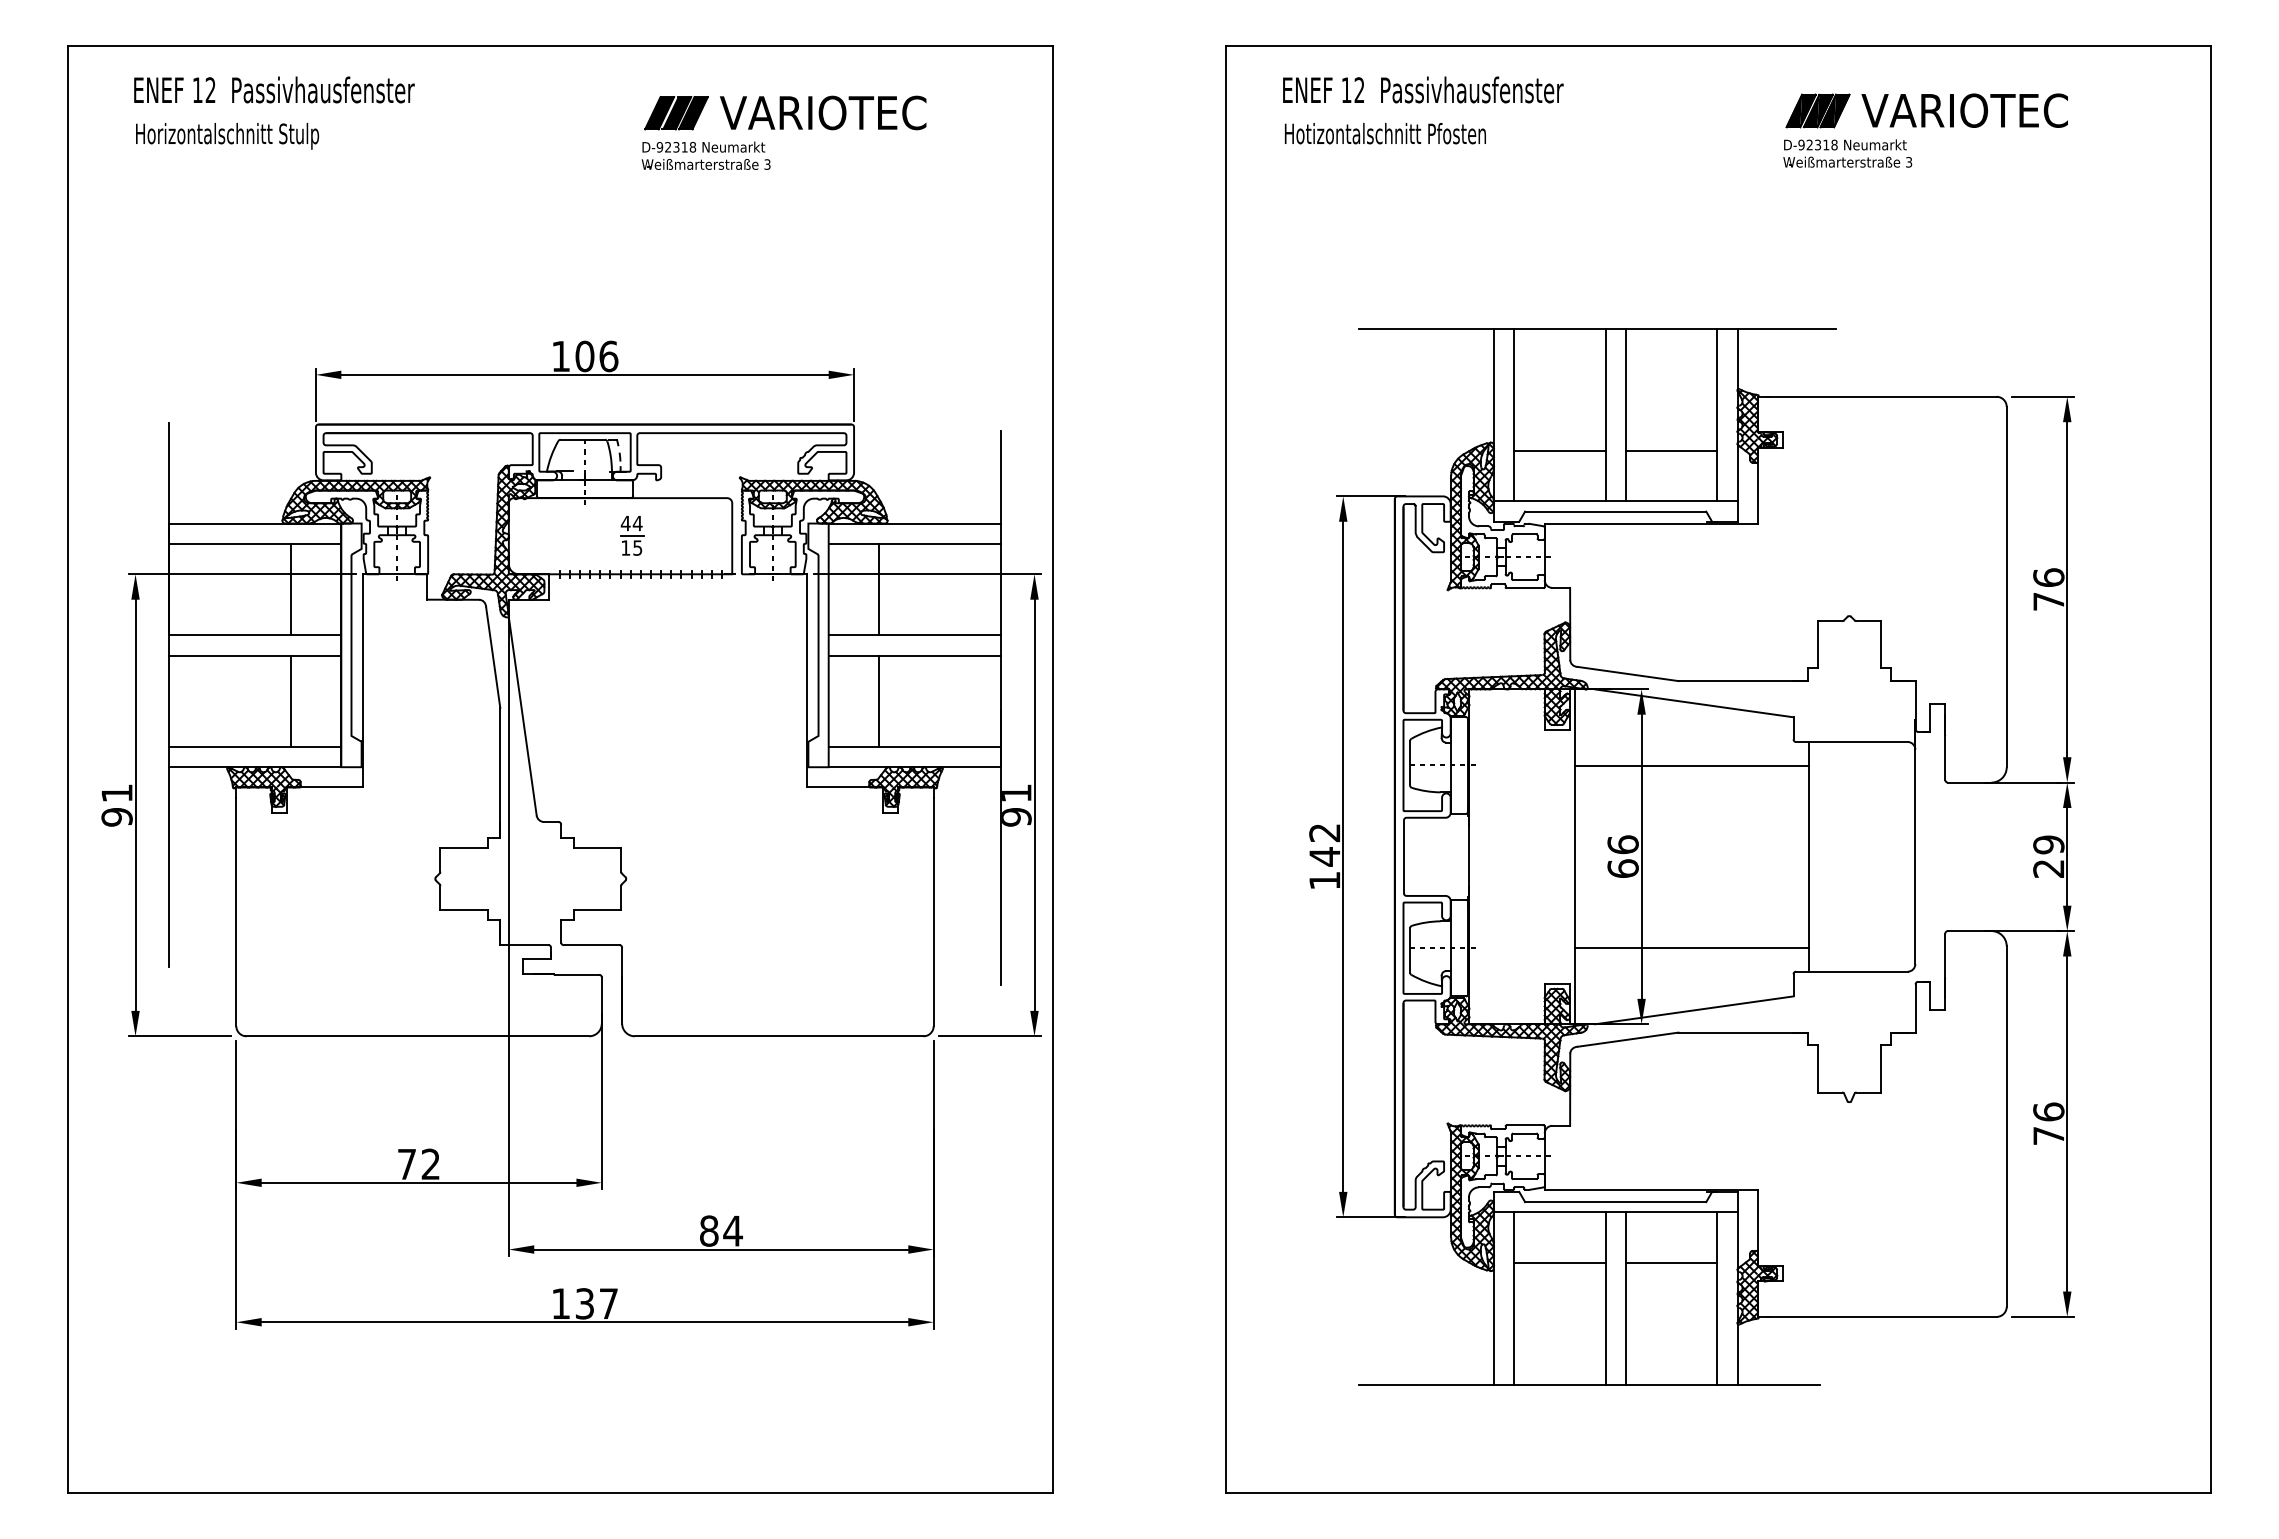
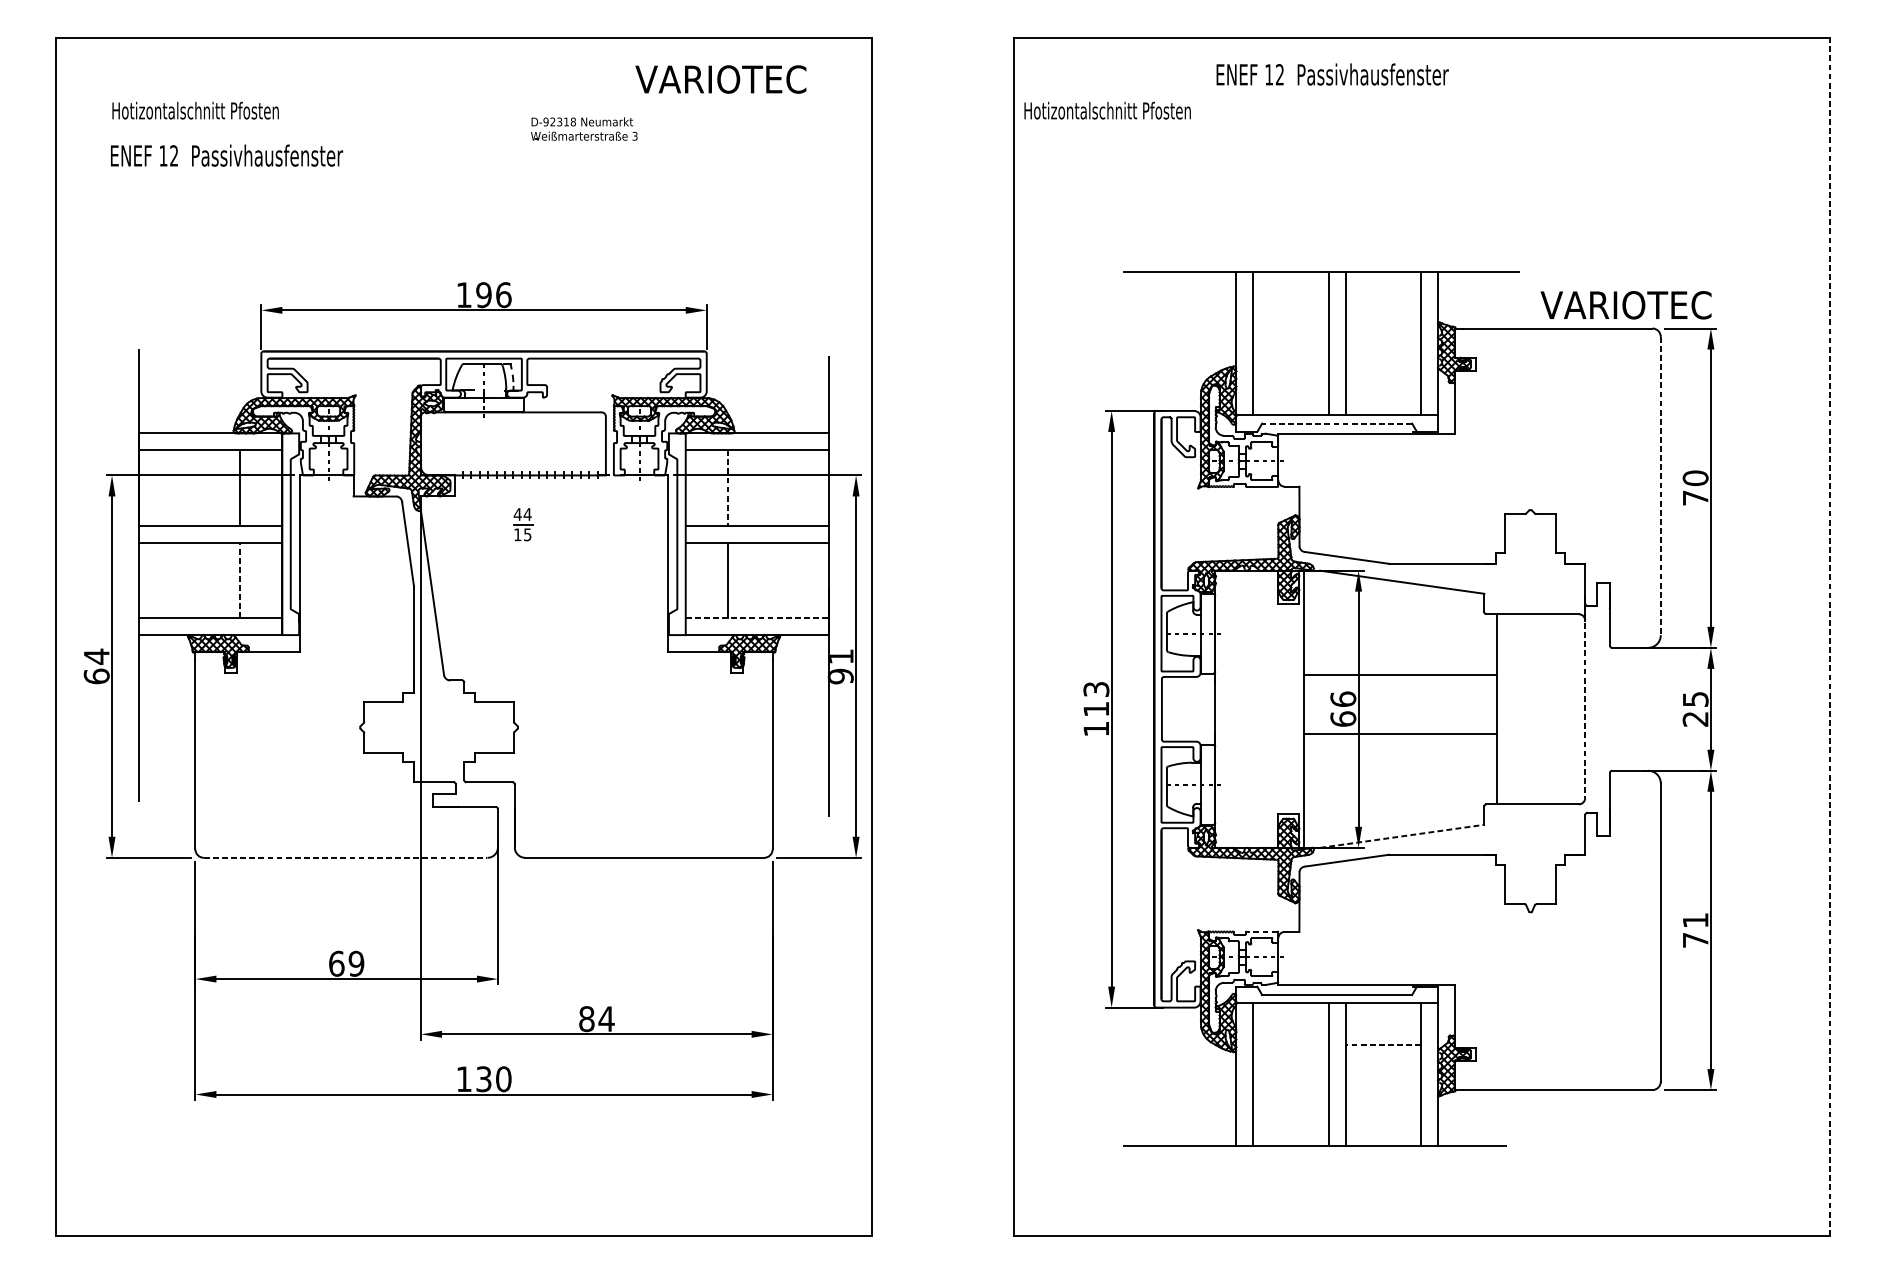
text: (274, 89) -> (227, 155), moved
text: (1423, 89) -> (1332, 74), moved
part: (1817, 110) -> (1504, 91), removed
text: (1964, 110) -> (1625, 305), moved
text: (823, 112) -> (721, 79), moved
part: (676, 113) -> (559, 94), removed
text: (1385, 133) -> (1107, 110), moved
text: (247, 135) -> (204, 112), Horizontalschnitt Stulp -> Hotizontalschnitt Pfosten
part: (1847, 153) -> (1529, 127), removed
text: (584, 356) -> (483, 295), 106 -> 196
line: (1559, 450) -> (1290, 372), removed
line: (1671, 450) -> (1383, 372), removed
line: (1615, 511) -> (1336, 423), solid -> dashed
part: (632, 535) -> (523, 524), moved
text: (2048, 577) -> (1695, 478), 76 -> 70
line: (2006, 587) -> (1660, 486), solid -> dashed
line: (879, 589) -> (727, 488), solid -> dashed
line: (290, 701) -> (240, 580), solid -> dashed
line: (915, 746) -> (757, 617), solid -> dashed
line: (1691, 765) -> (1399, 675), moved
line: (2210, 769) -> (1829, 637), solid -> dashed
text: (116, 804) -> (96, 665), 91 -> 64
line: (1915, 842) -> (1585, 697), solid -> dashed
text: (2048, 844) -> (1695, 699), 29 -> 25
text: (1324, 845) -> (1096, 699), 142 -> 113
line: (1691, 948) -> (1399, 733), moved
line: (1694, 1010) -> (1402, 836), solid -> dashed
line: (418, 1036) -> (346, 857), solid -> dashed
text: (2048, 1111) -> (1695, 920), 76 -> 71
line: (1525, 1125) -> (1262, 931), solid -> dashed
text: (418, 1164) -> (346, 963), 72 -> 69
line: (1559, 1262) -> (1290, 1045), removed
line: (1671, 1262) -> (1383, 1045), solid -> dashed
text: (608, 1303) -> (503, 1078), 137 -> 130

